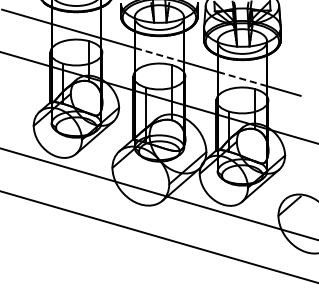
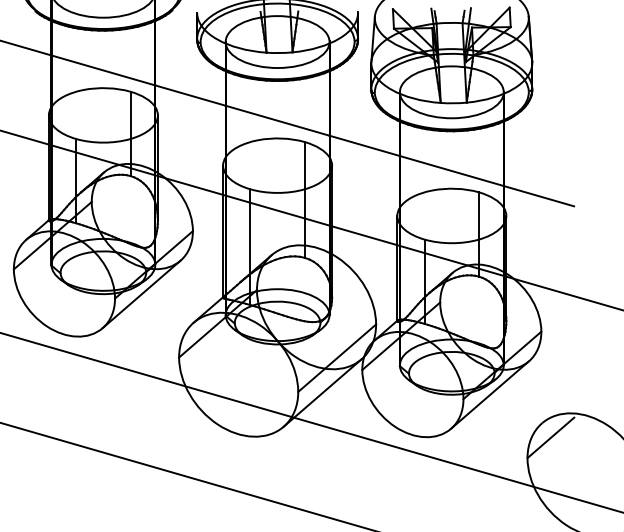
line: (159, 55) -> (277, 121), dashed -> solid
line: (242, 79) -> (451, 171), dashed -> solid

